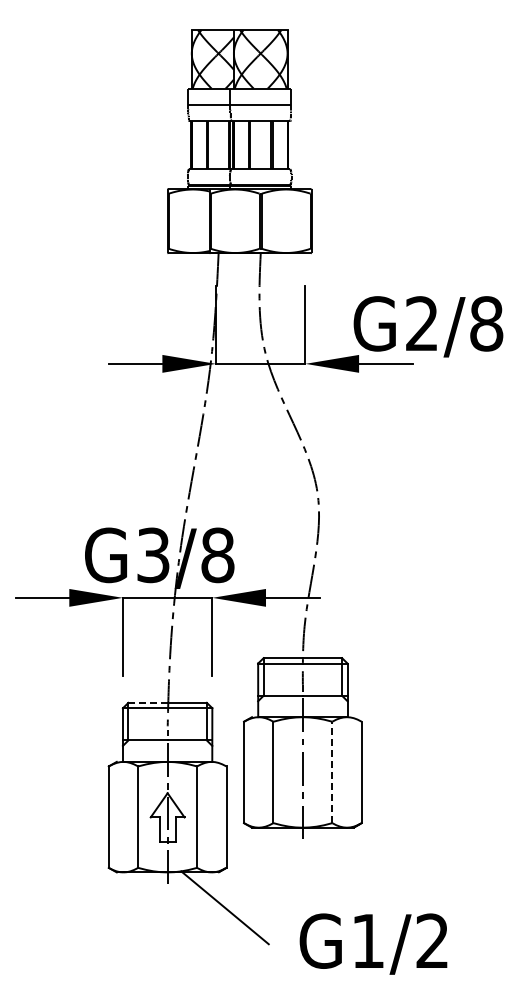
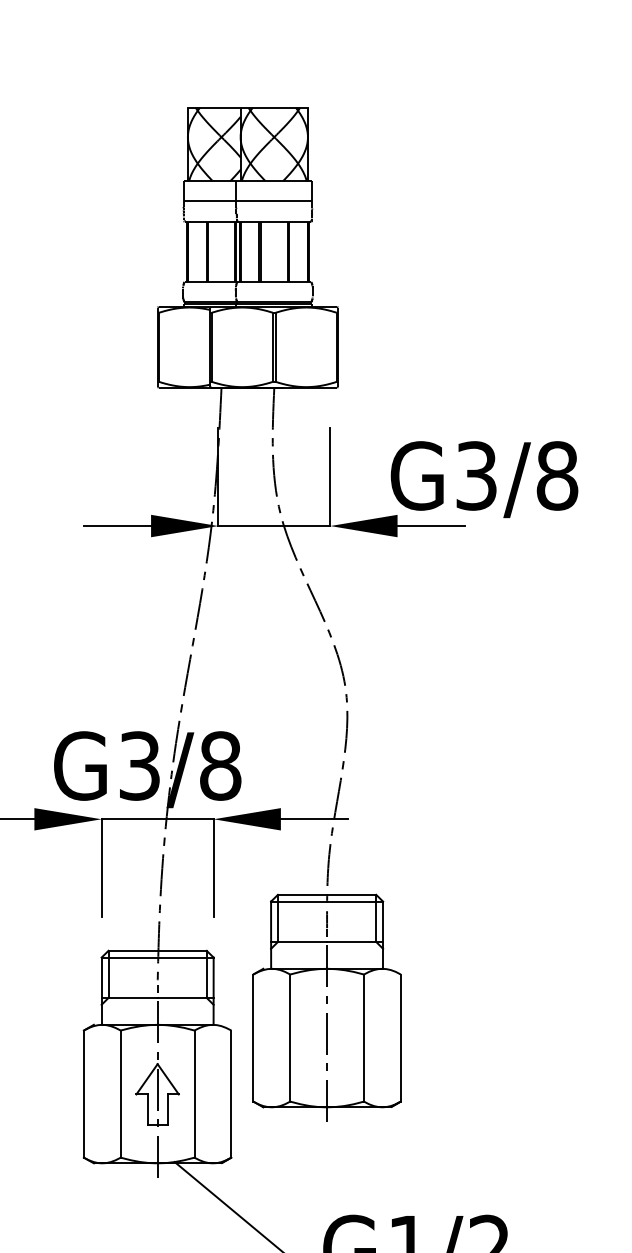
text: (422, 323) -> (477, 475), G2/8 -> G3/8
line: (148, 702) -> (133, 950), dashed -> solid
line: (332, 772) -> (364, 1038), dashed -> solid

